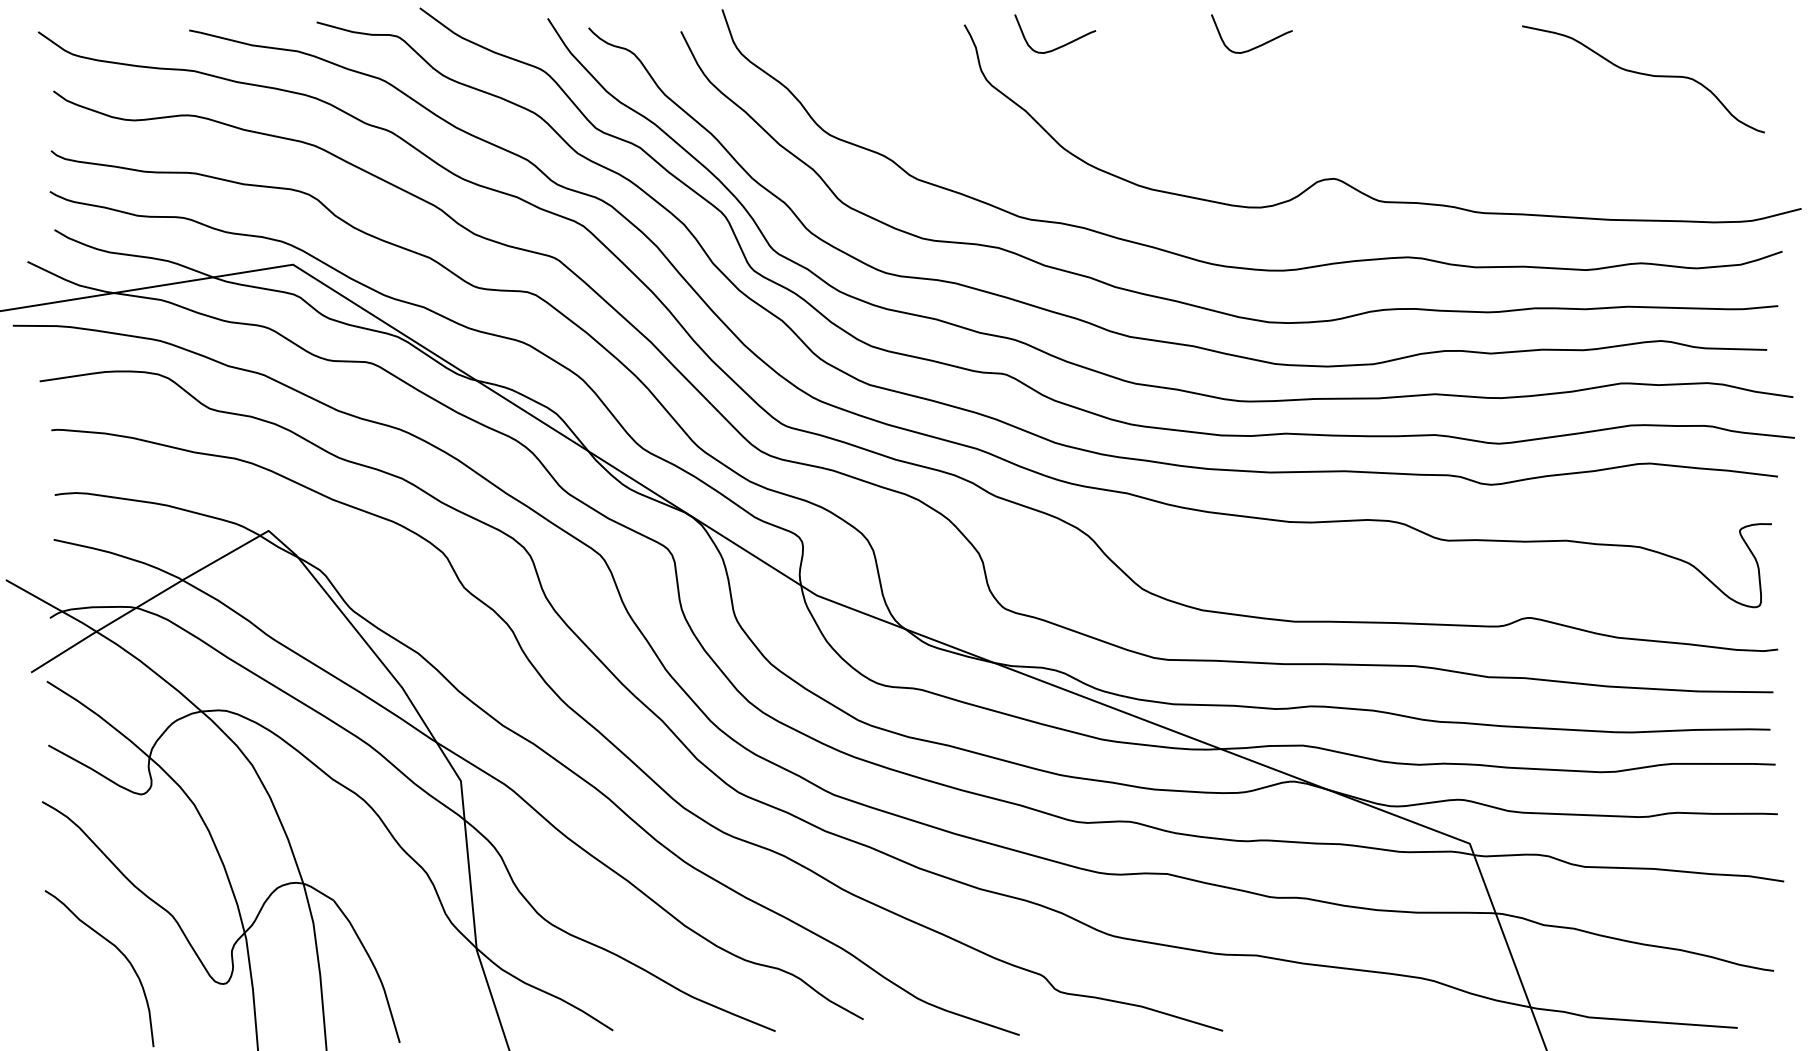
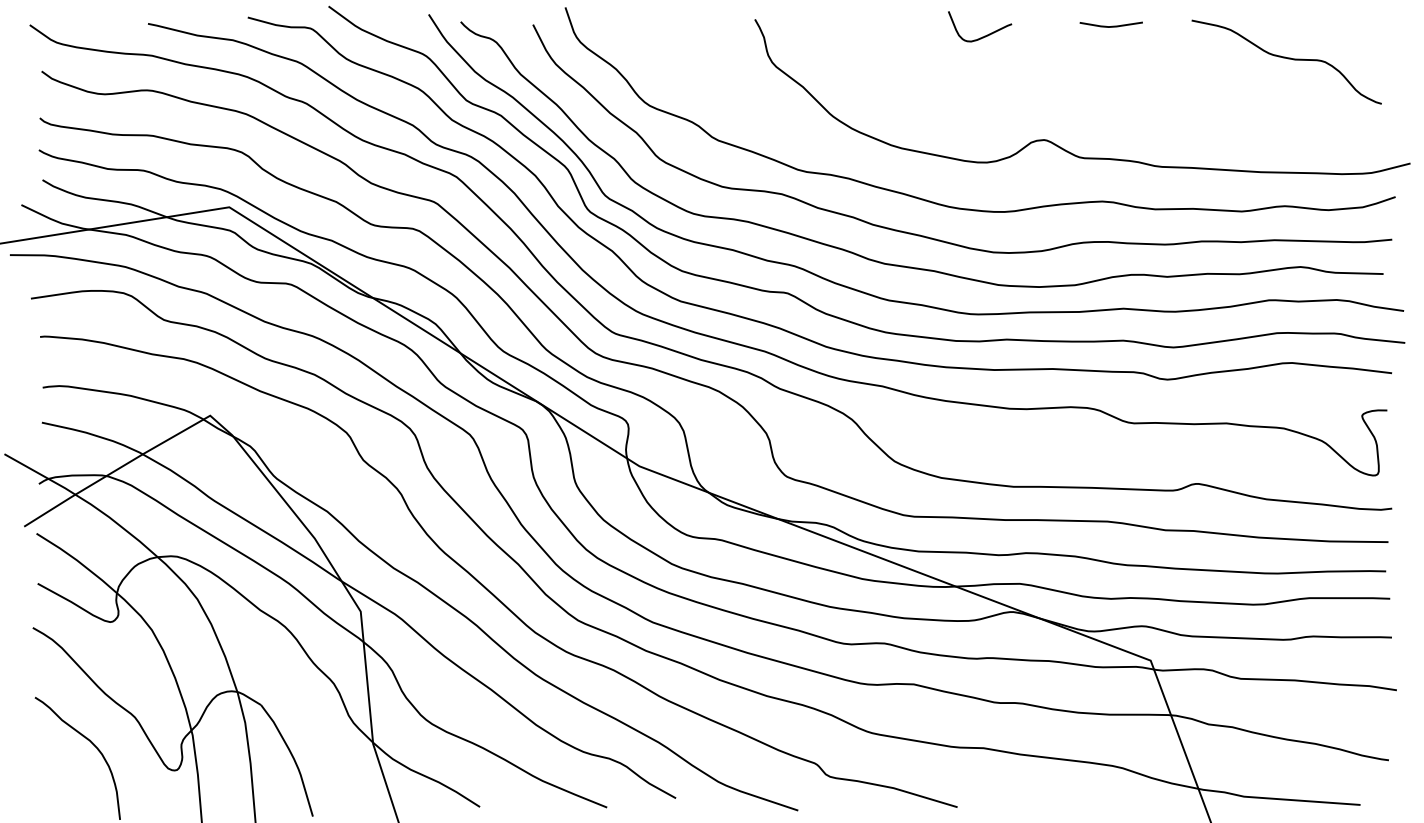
line: (1418, 33) -> (1110, 26), added
curve: (1060, 45) -> (830, 35), removed

